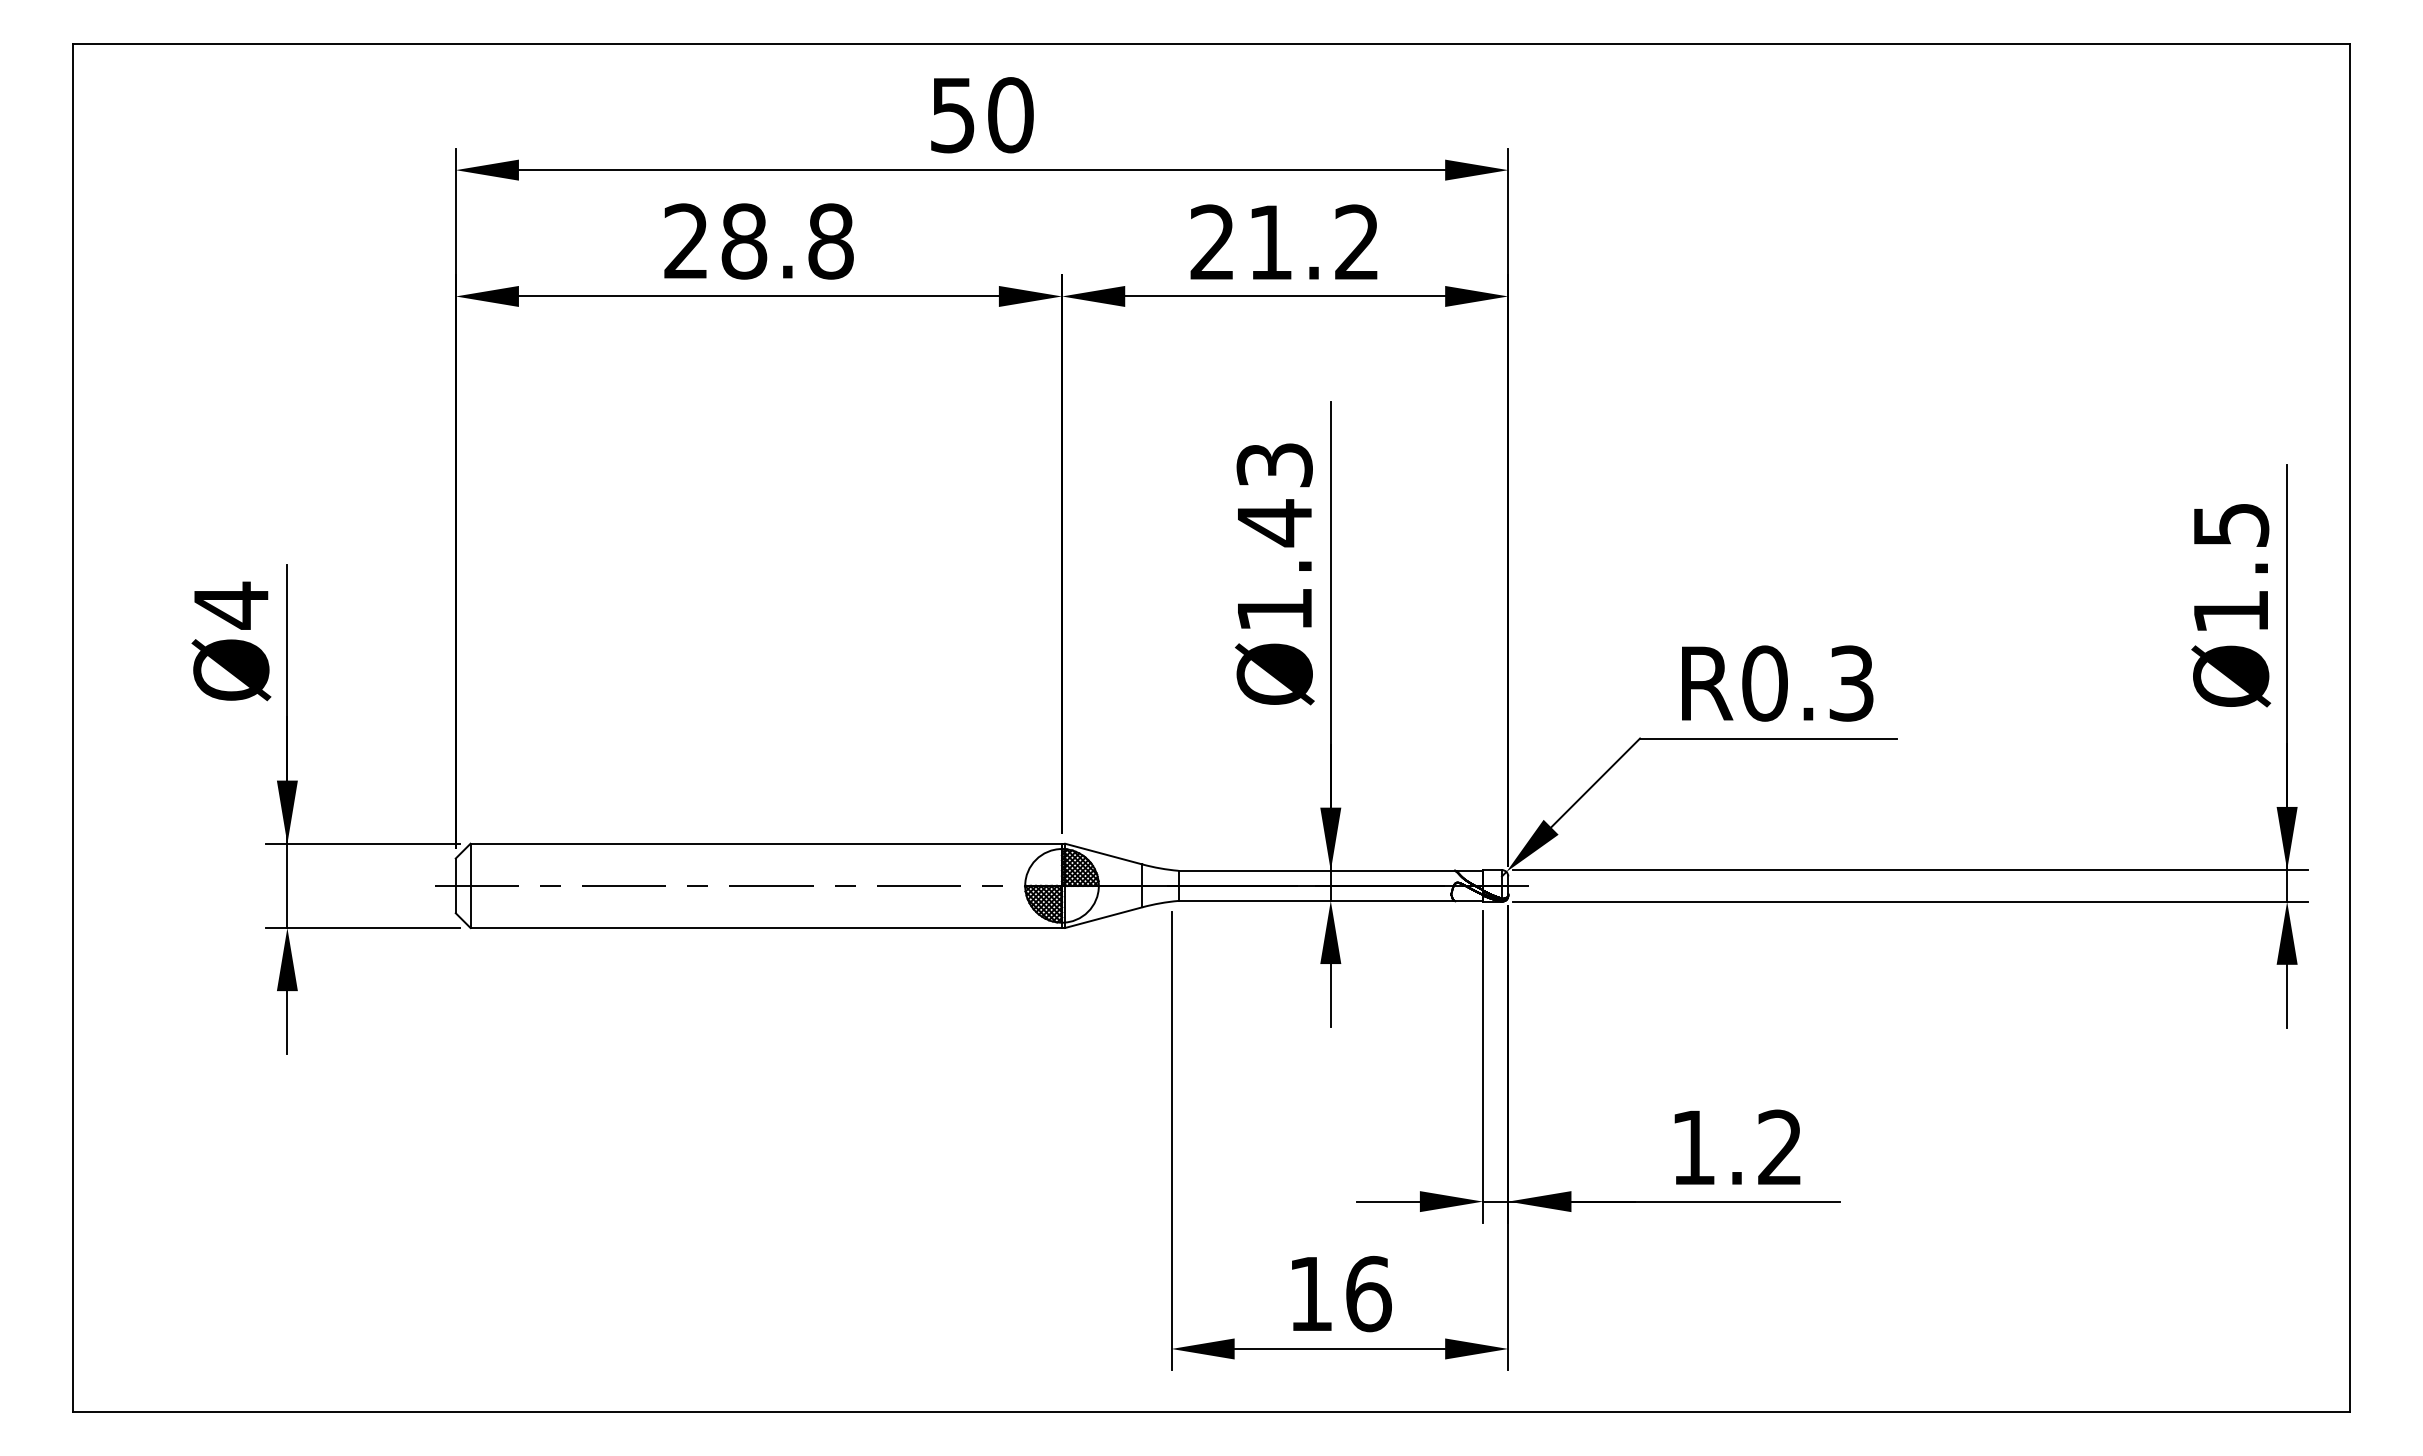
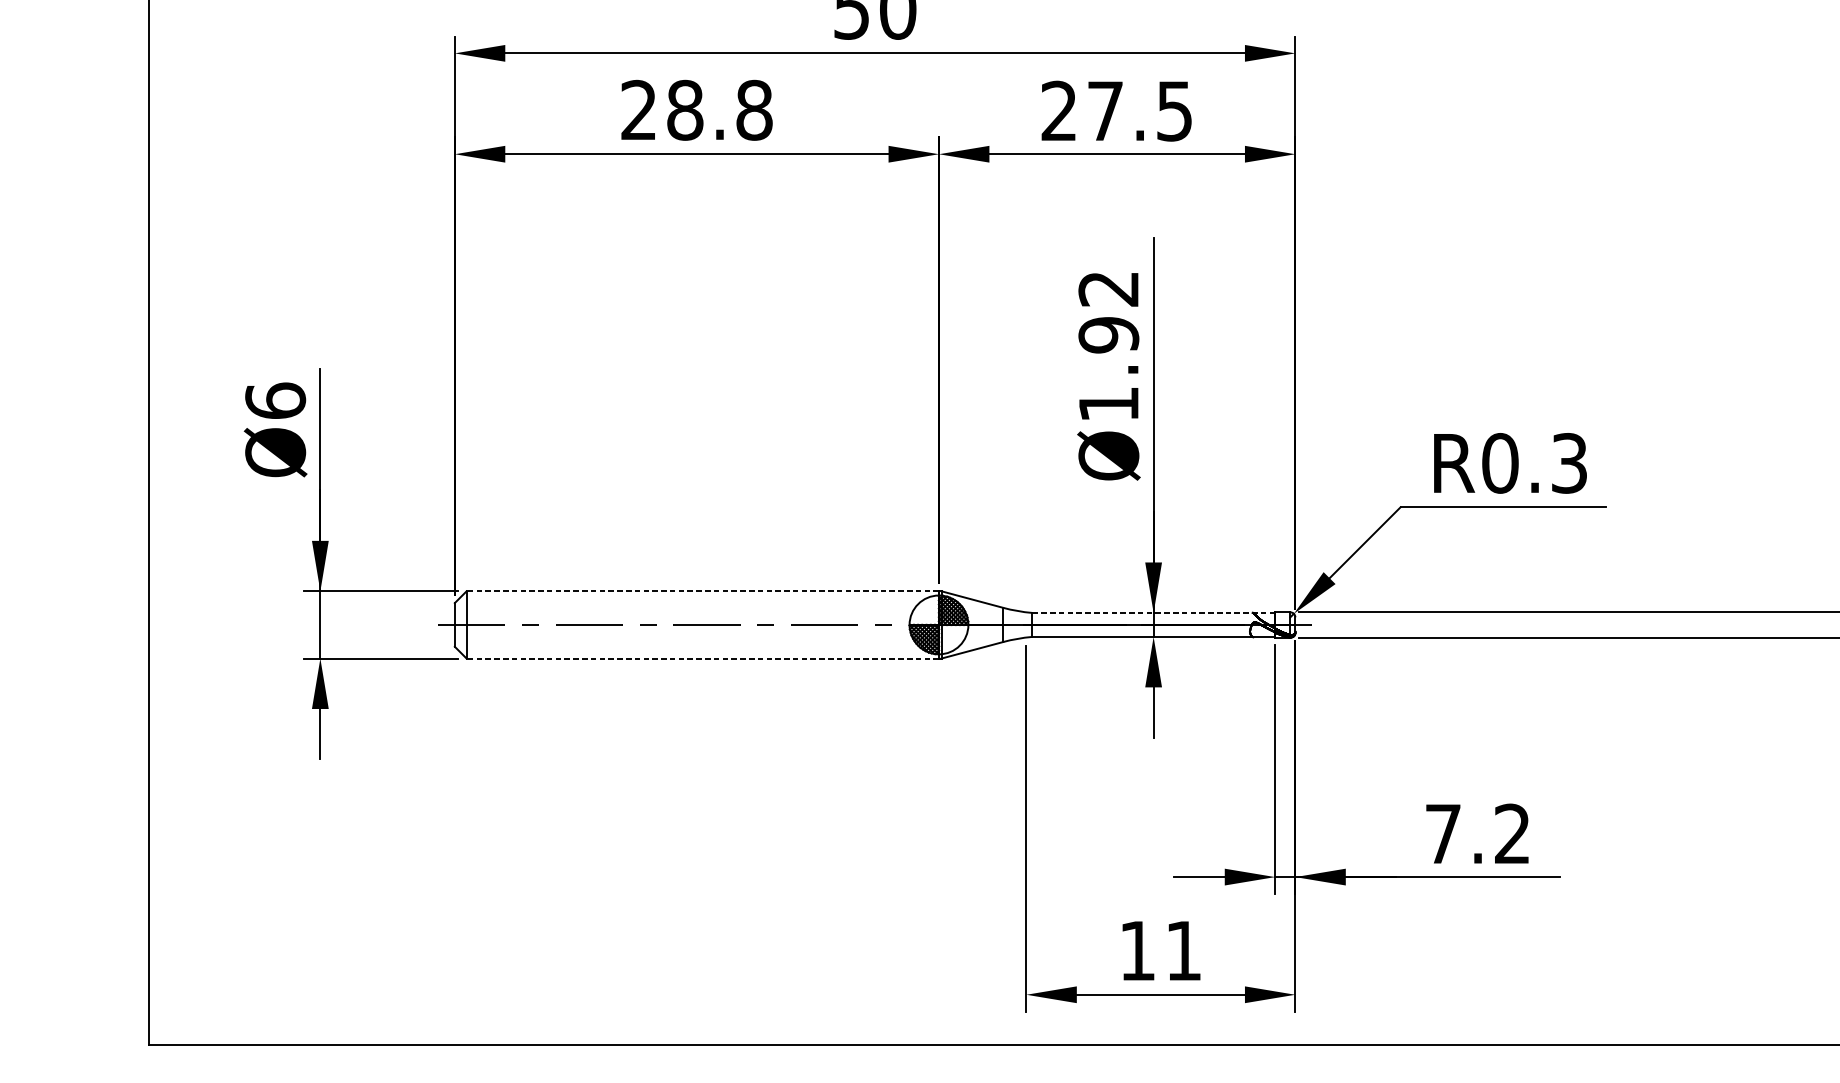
text: (1313, 242) -> (1139, 111), 21.2 -> 27.5
text: (1274, 495) -> (1108, 313), Ø1.43 -> Ø1.92
text: (231, 605) -> (275, 401), Ø4 -> Ø6
line: (766, 843) -> (702, 591), solid -> dashed
line: (1330, 870) -> (1153, 612), solid -> dashed
line: (766, 927) -> (702, 658), solid -> dashed
text: (1693, 1147) -> (1443, 833), 1.2 -> 7.2
text: (1368, 1293) -> (1183, 950), 16 -> 11

